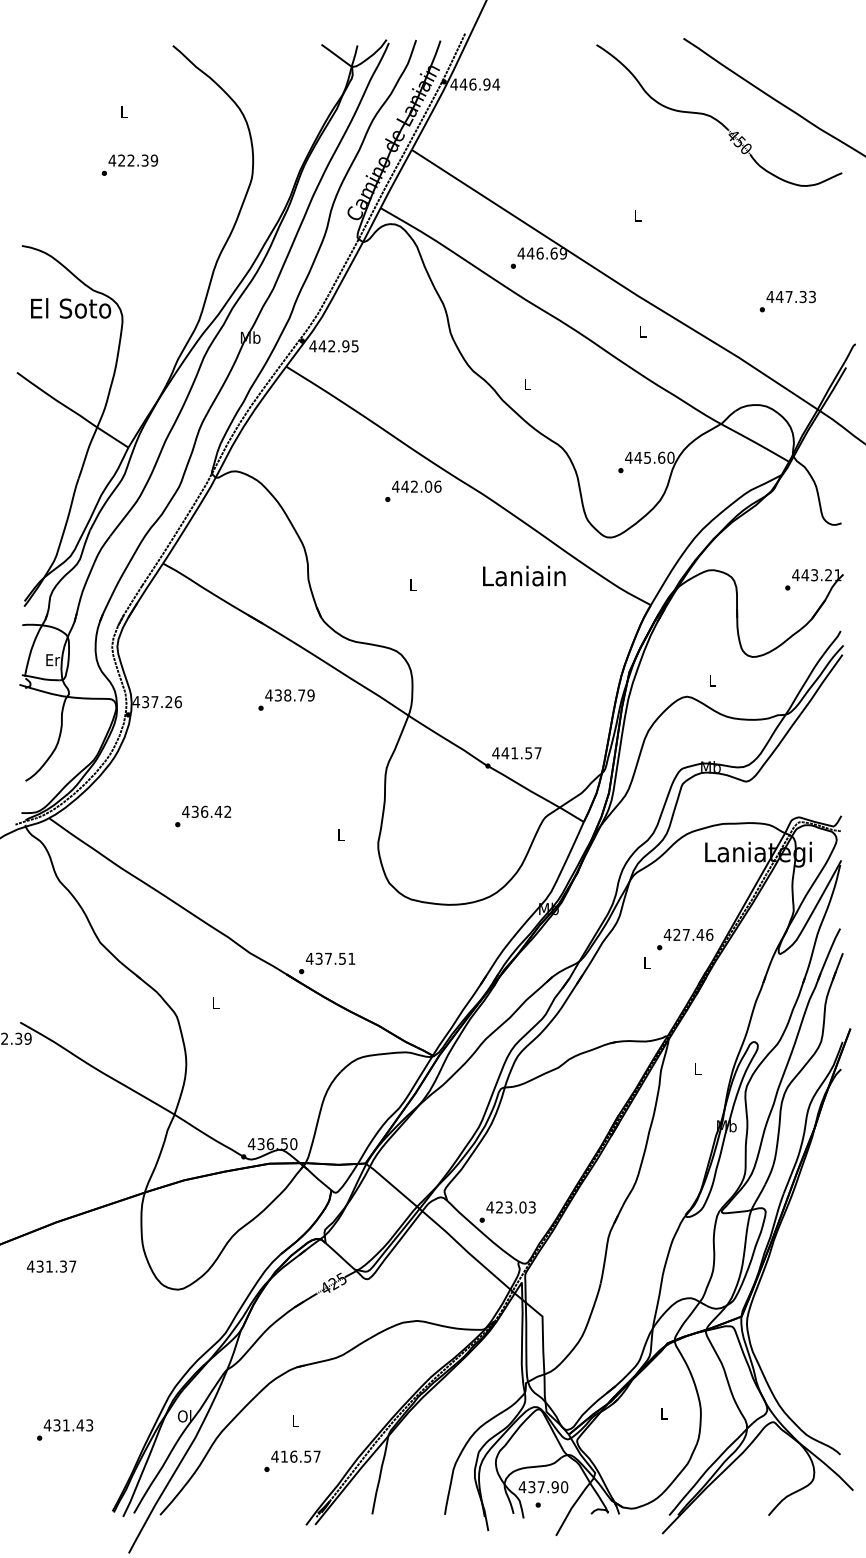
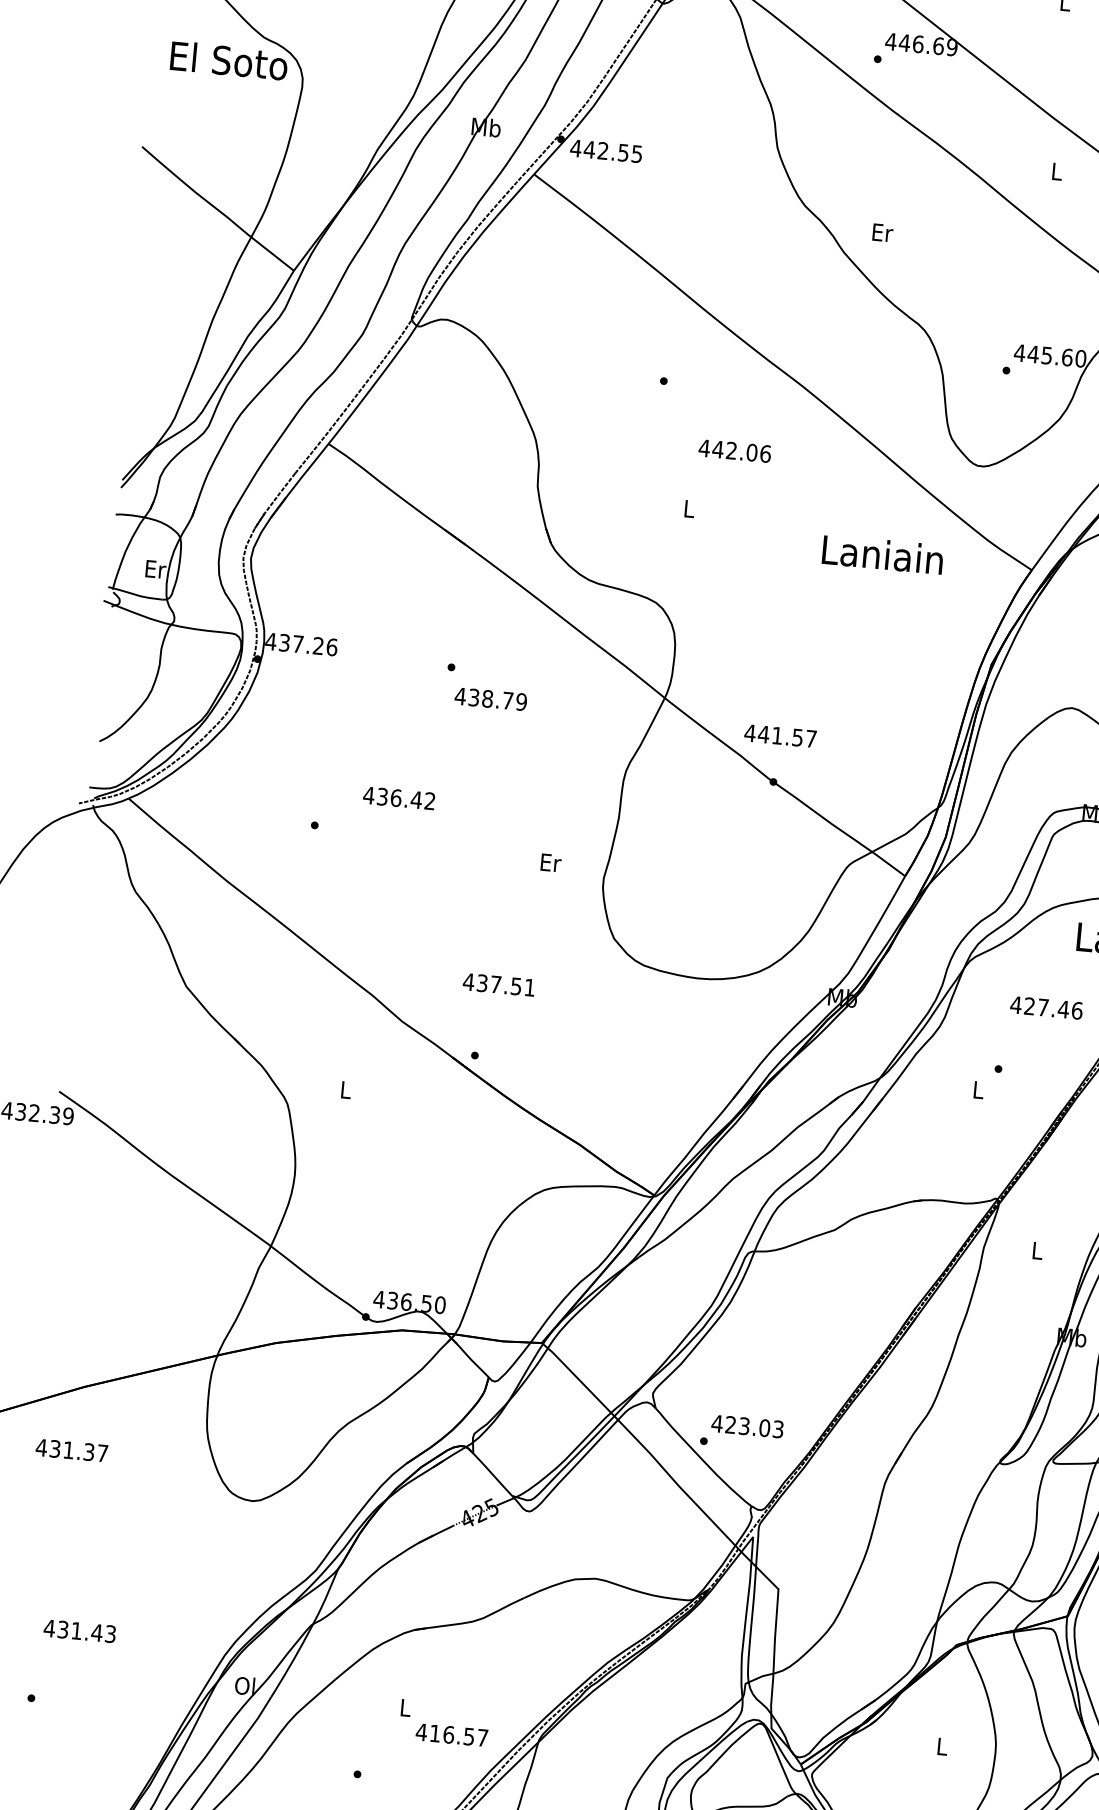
text: (345, 346) -> (622, 153), 442.95 -> 442.55
text: (527, 384) -> (882, 232), L -> Er
text: (416, 486) -> (734, 450), moved
text: (524, 575) -> (883, 553), moved
text: (289, 695) -> (490, 699), moved
text: (516, 753) -> (779, 736), moved
text: (206, 811) -> (399, 797), moved
text: (341, 835) -> (551, 863), L -> Er
text: (688, 934) -> (1046, 1007), moved
text: (330, 958) -> (498, 984), moved
text: (68, 1425) -> (79, 1631), moved
text: (295, 1456) -> (451, 1734), moved

